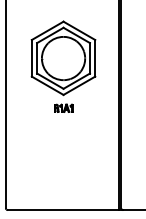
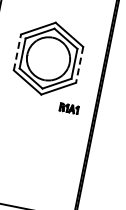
line: (31, 57) -> (17, 51), solid -> dashed
line: (95, 58) -> (79, 65), solid -> dashed
part: (63, 107) -> (69, 107), moved

